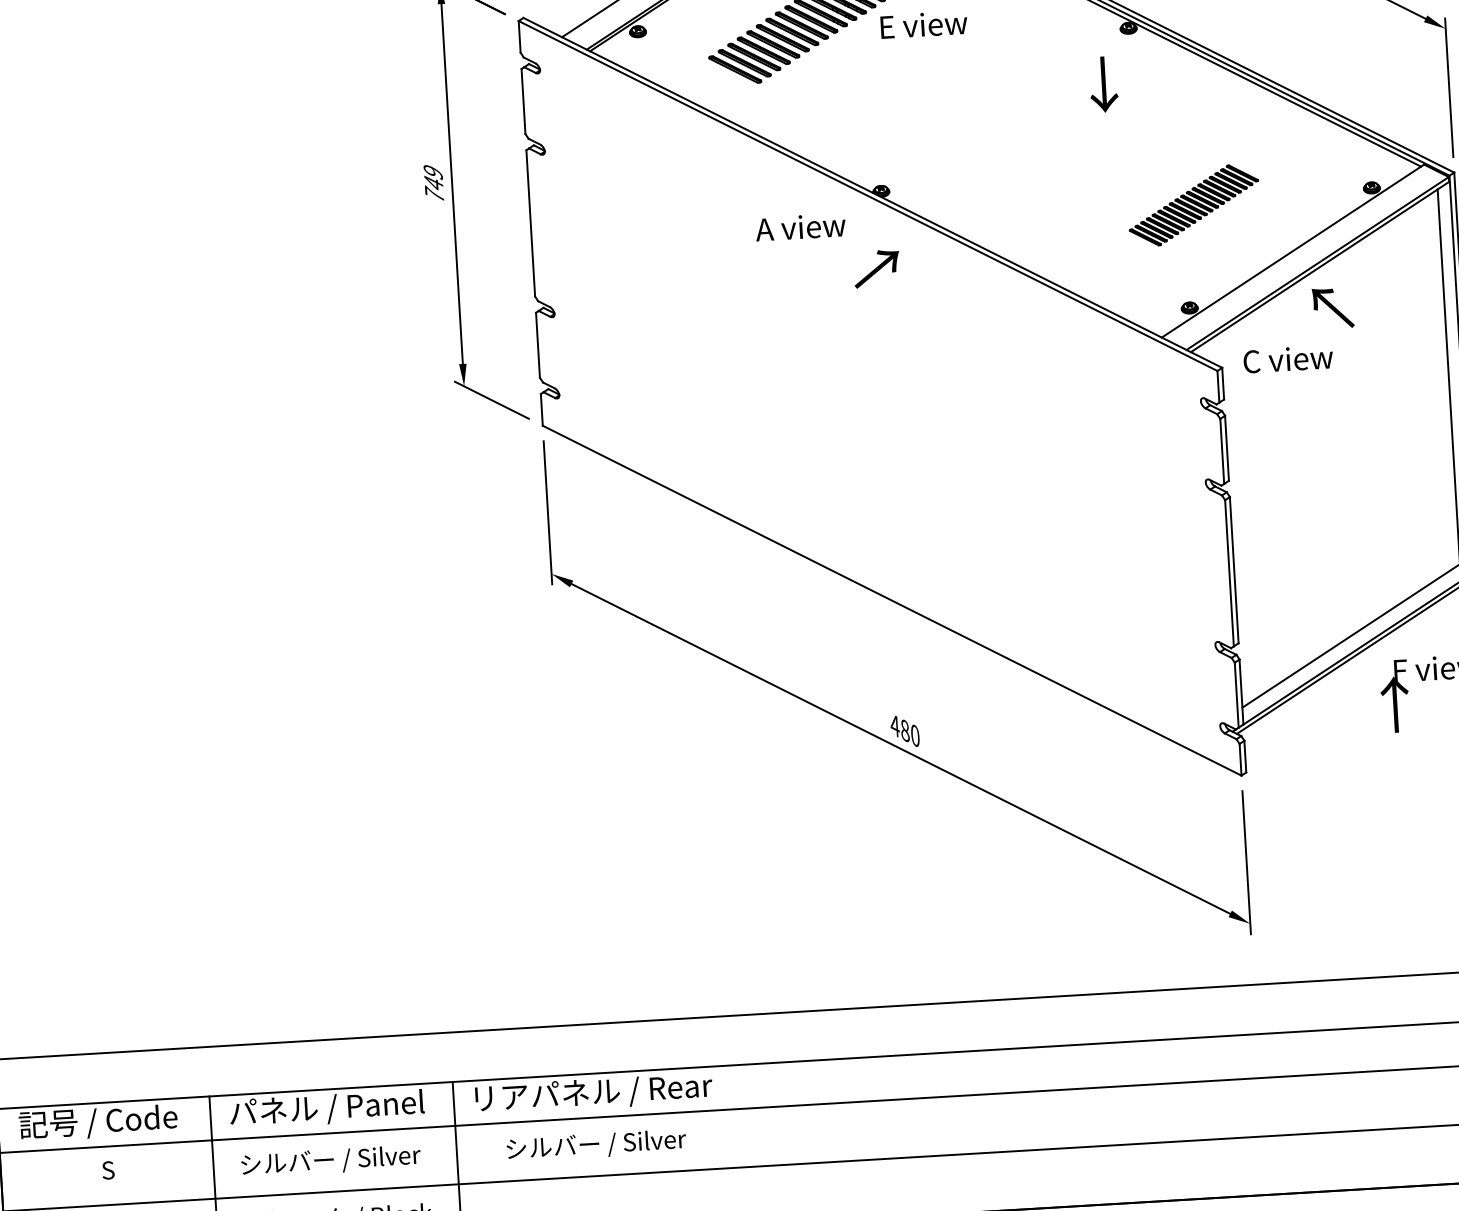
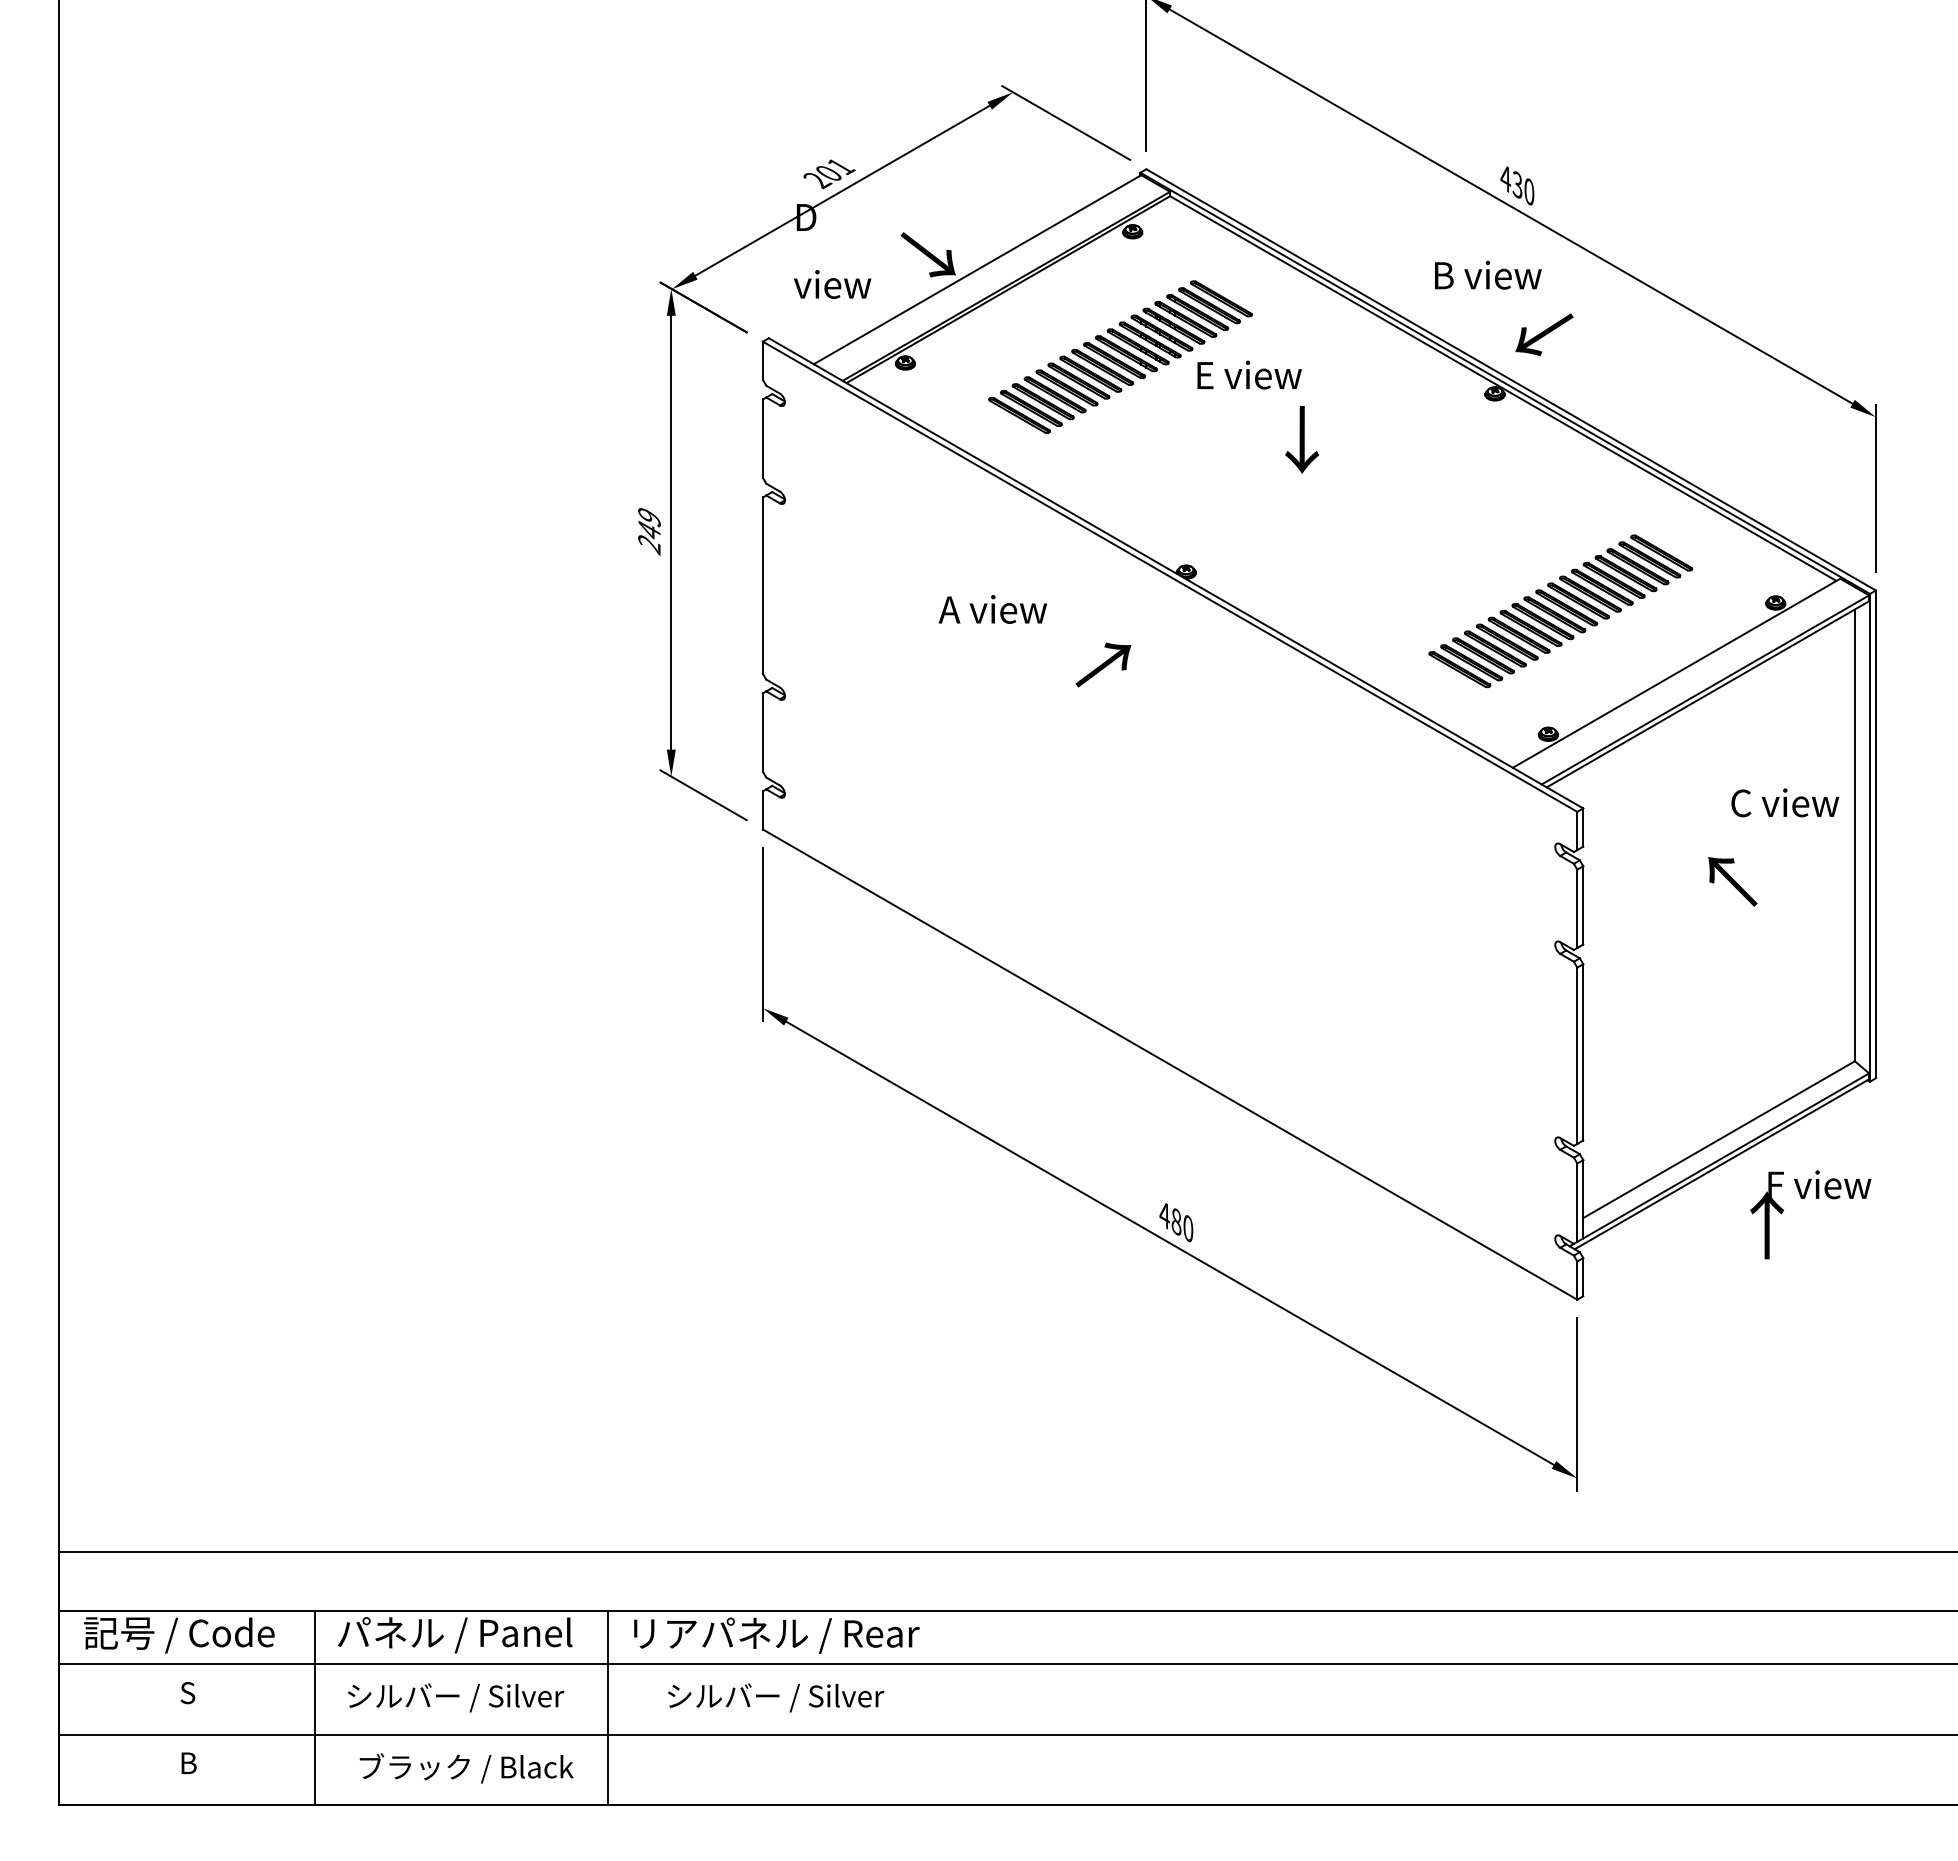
text: (1104, 84) -> (1302, 439), moved
text: (434, 194) -> (649, 543), 749 -> 249
part: (1193, 205) -> (1560, 611), size x1.67
text: (800, 227) -> (992, 609), moved
text: (876, 268) -> (1103, 664), moved
text: (1332, 308) -> (1732, 881), moved
text: (1288, 358) -> (1785, 802), moved

